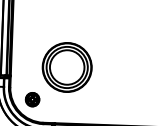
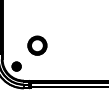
part: (67, 66) -> (37, 45), size x0.6

